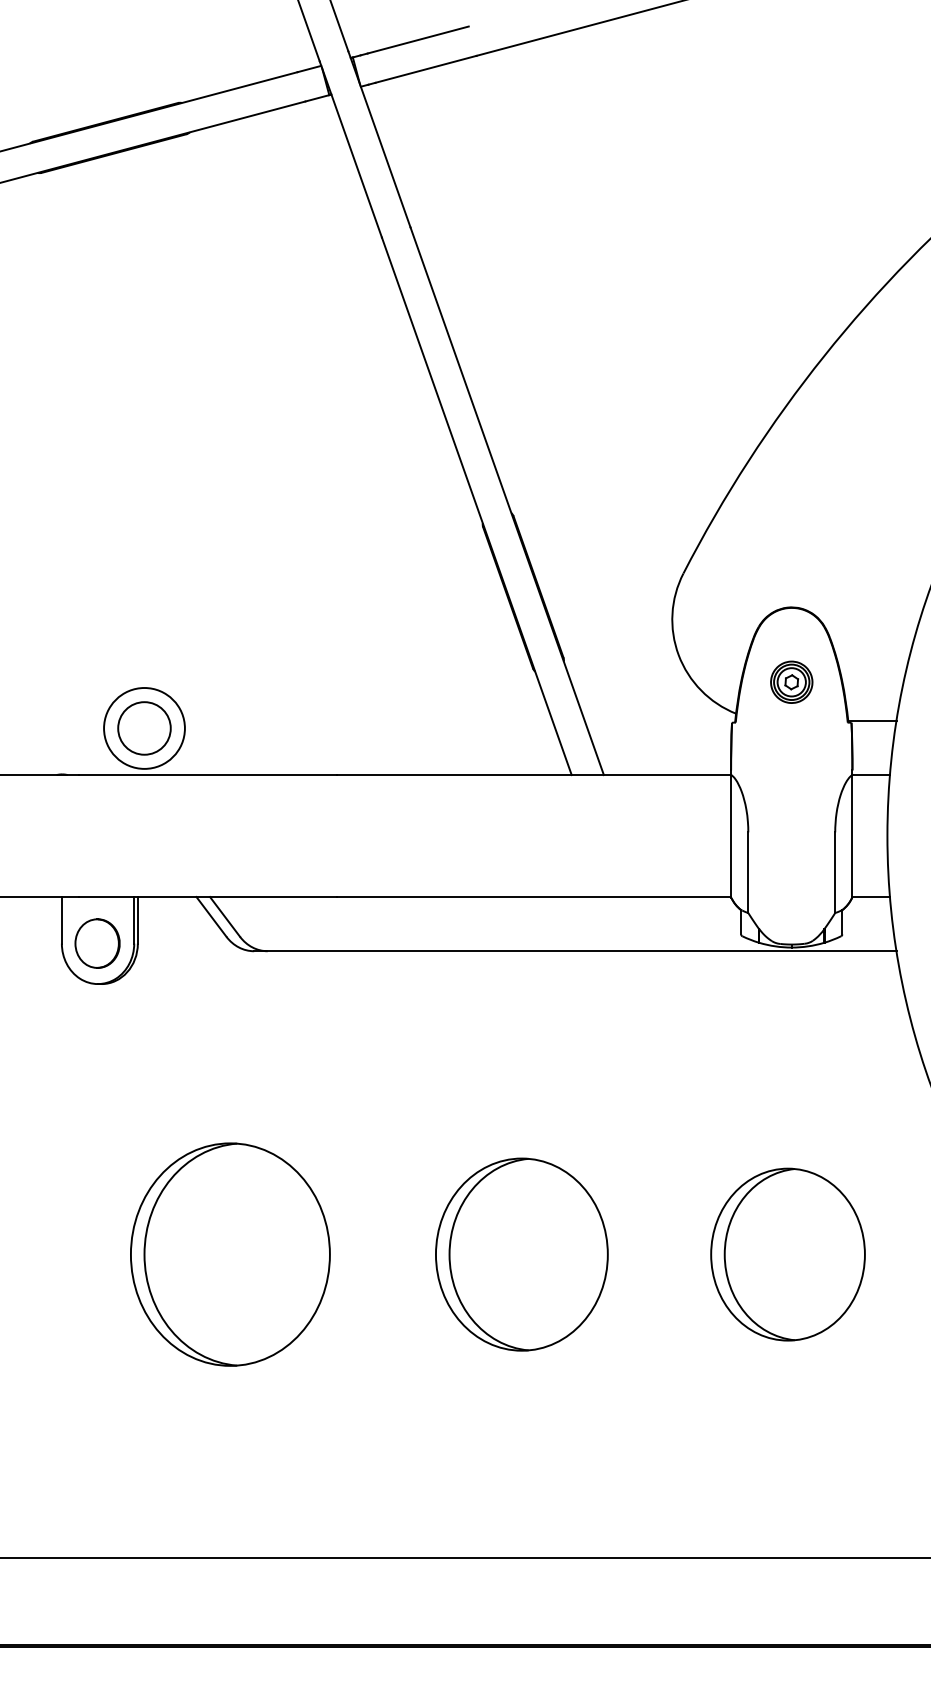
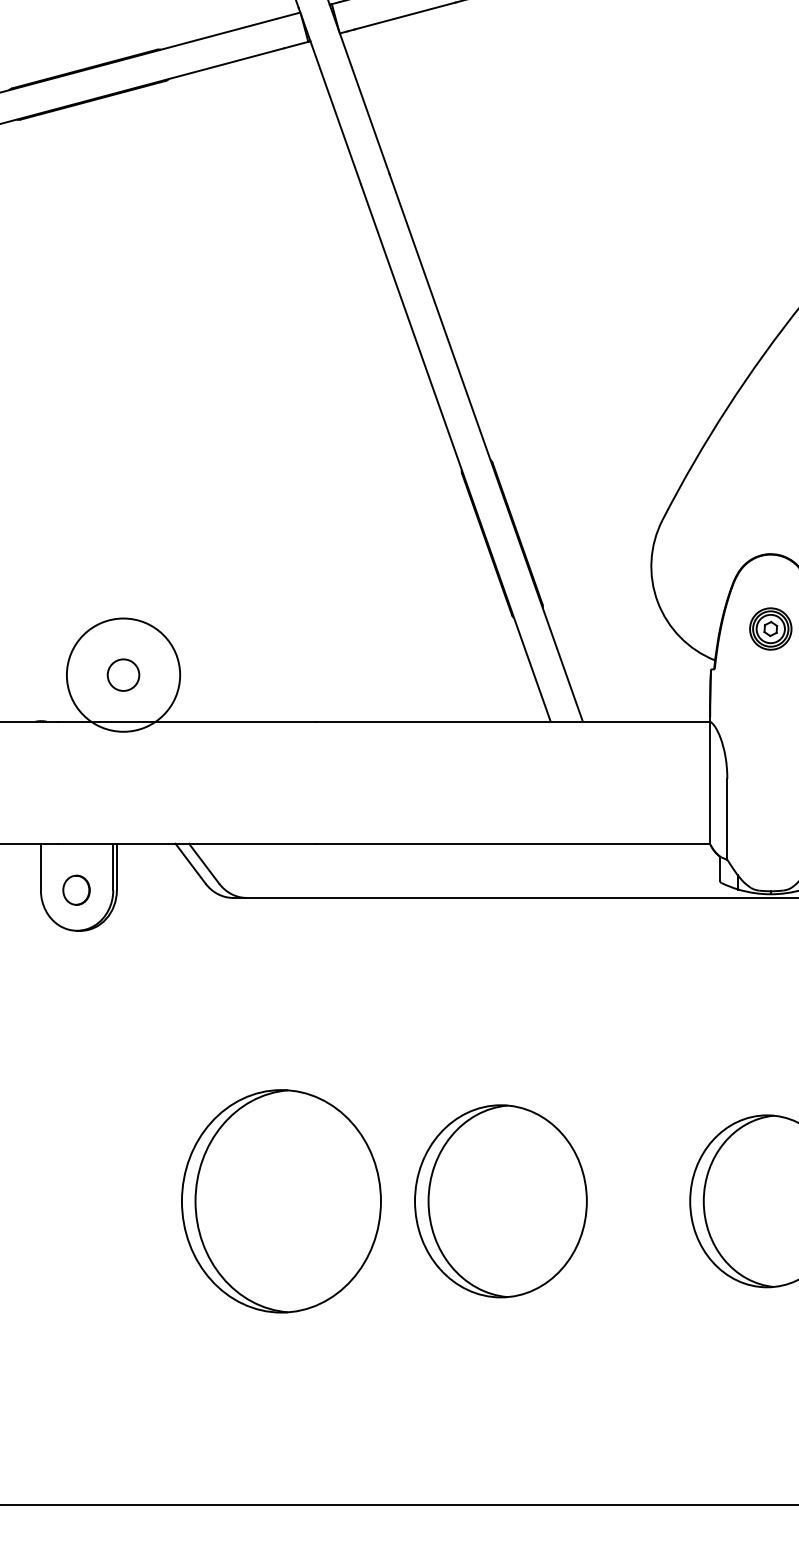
circle: (144, 728) -> (123, 675), size x0.6
circle: (144, 728) -> (123, 675), size x1.4
part: (97, 943) -> (76, 890), size x0.6
part: (230, 1254) -> (281, 1201), moved

